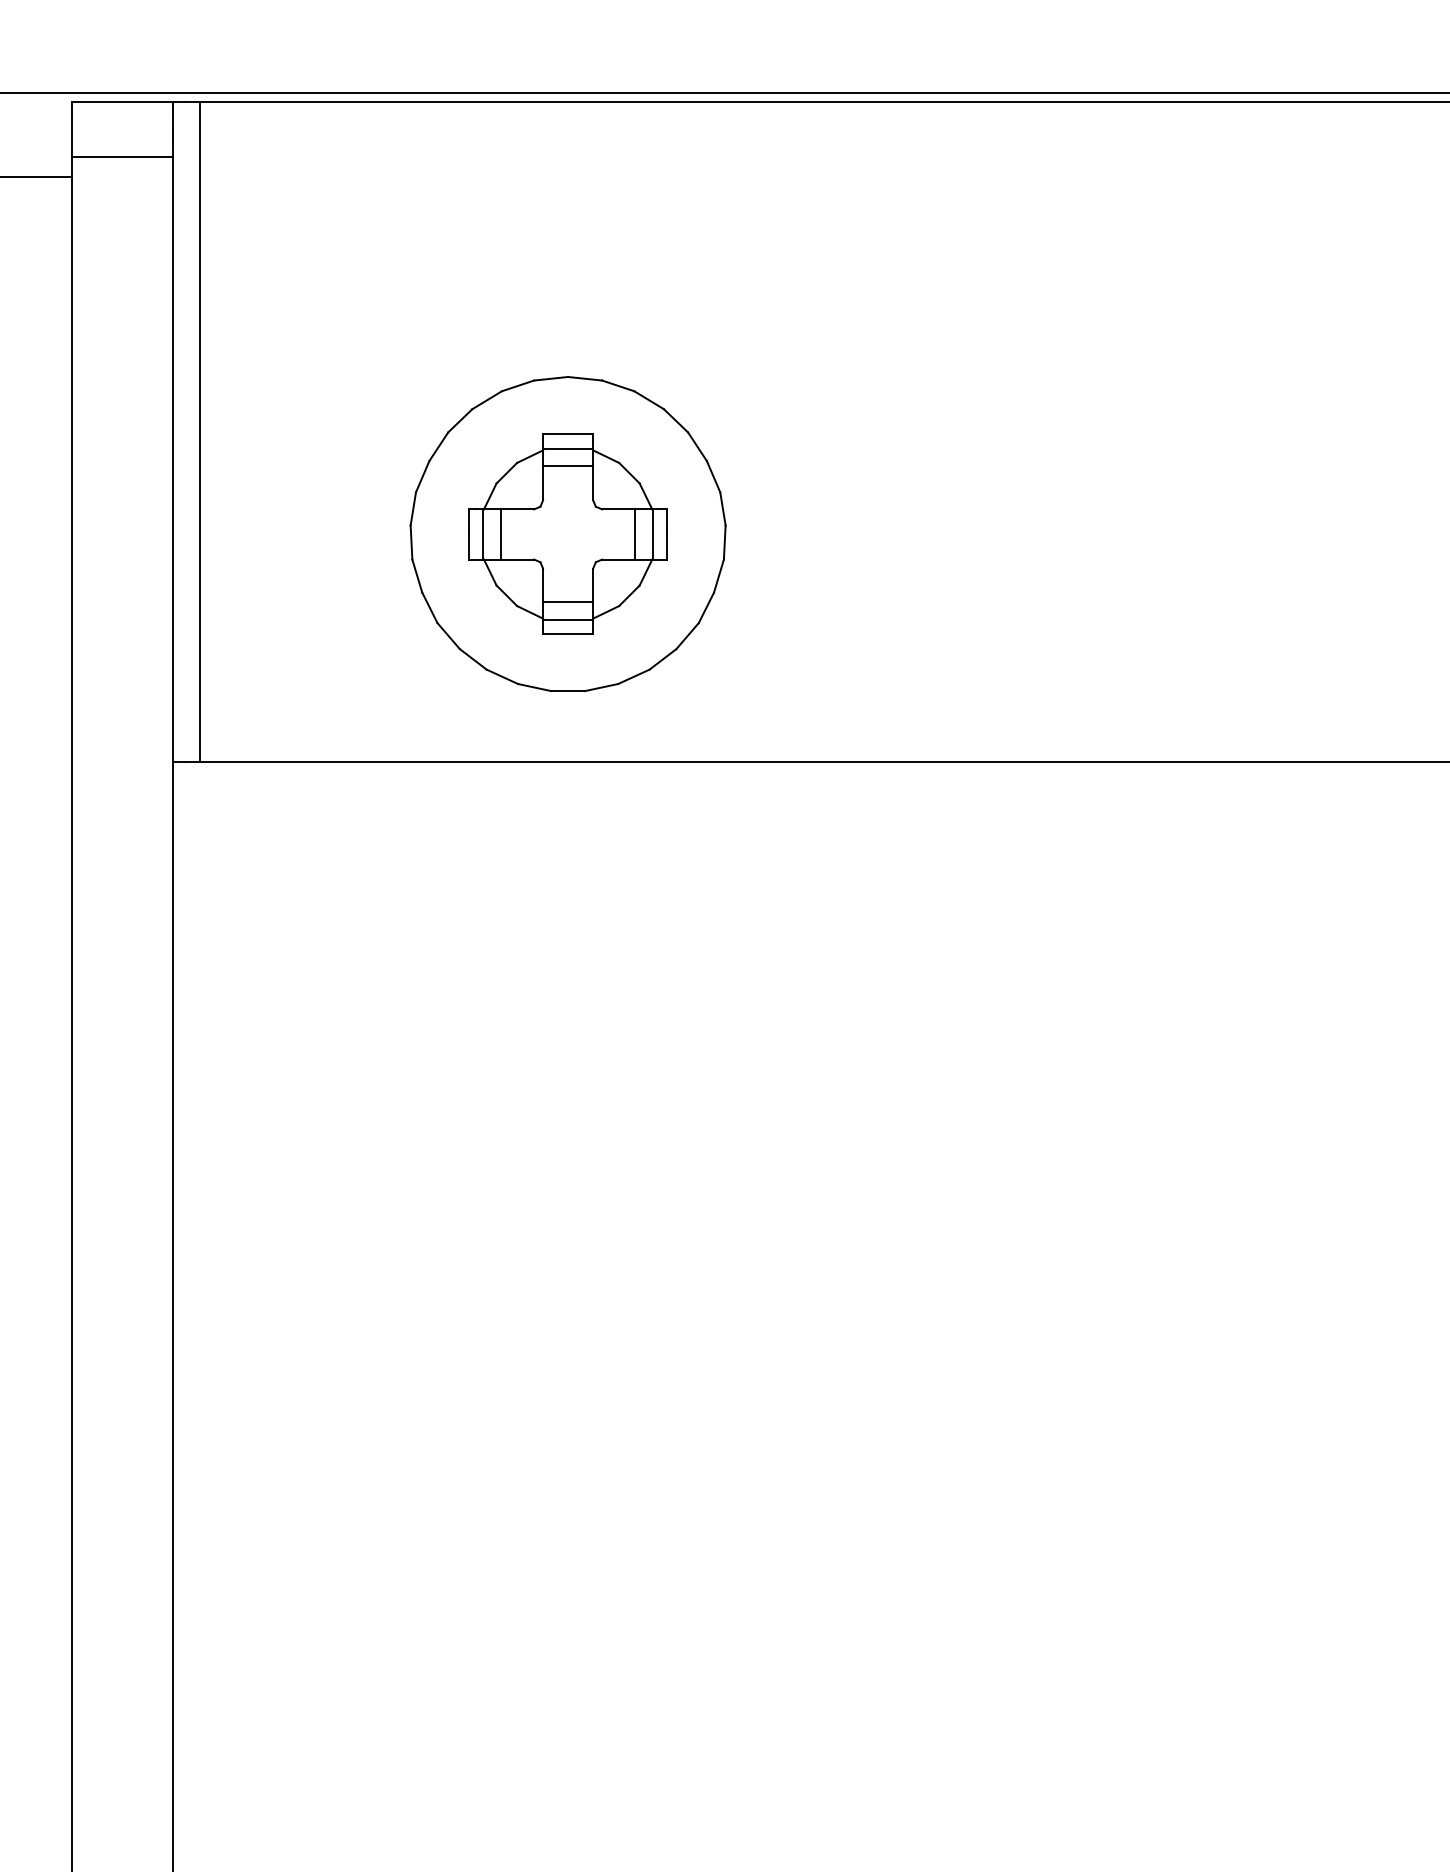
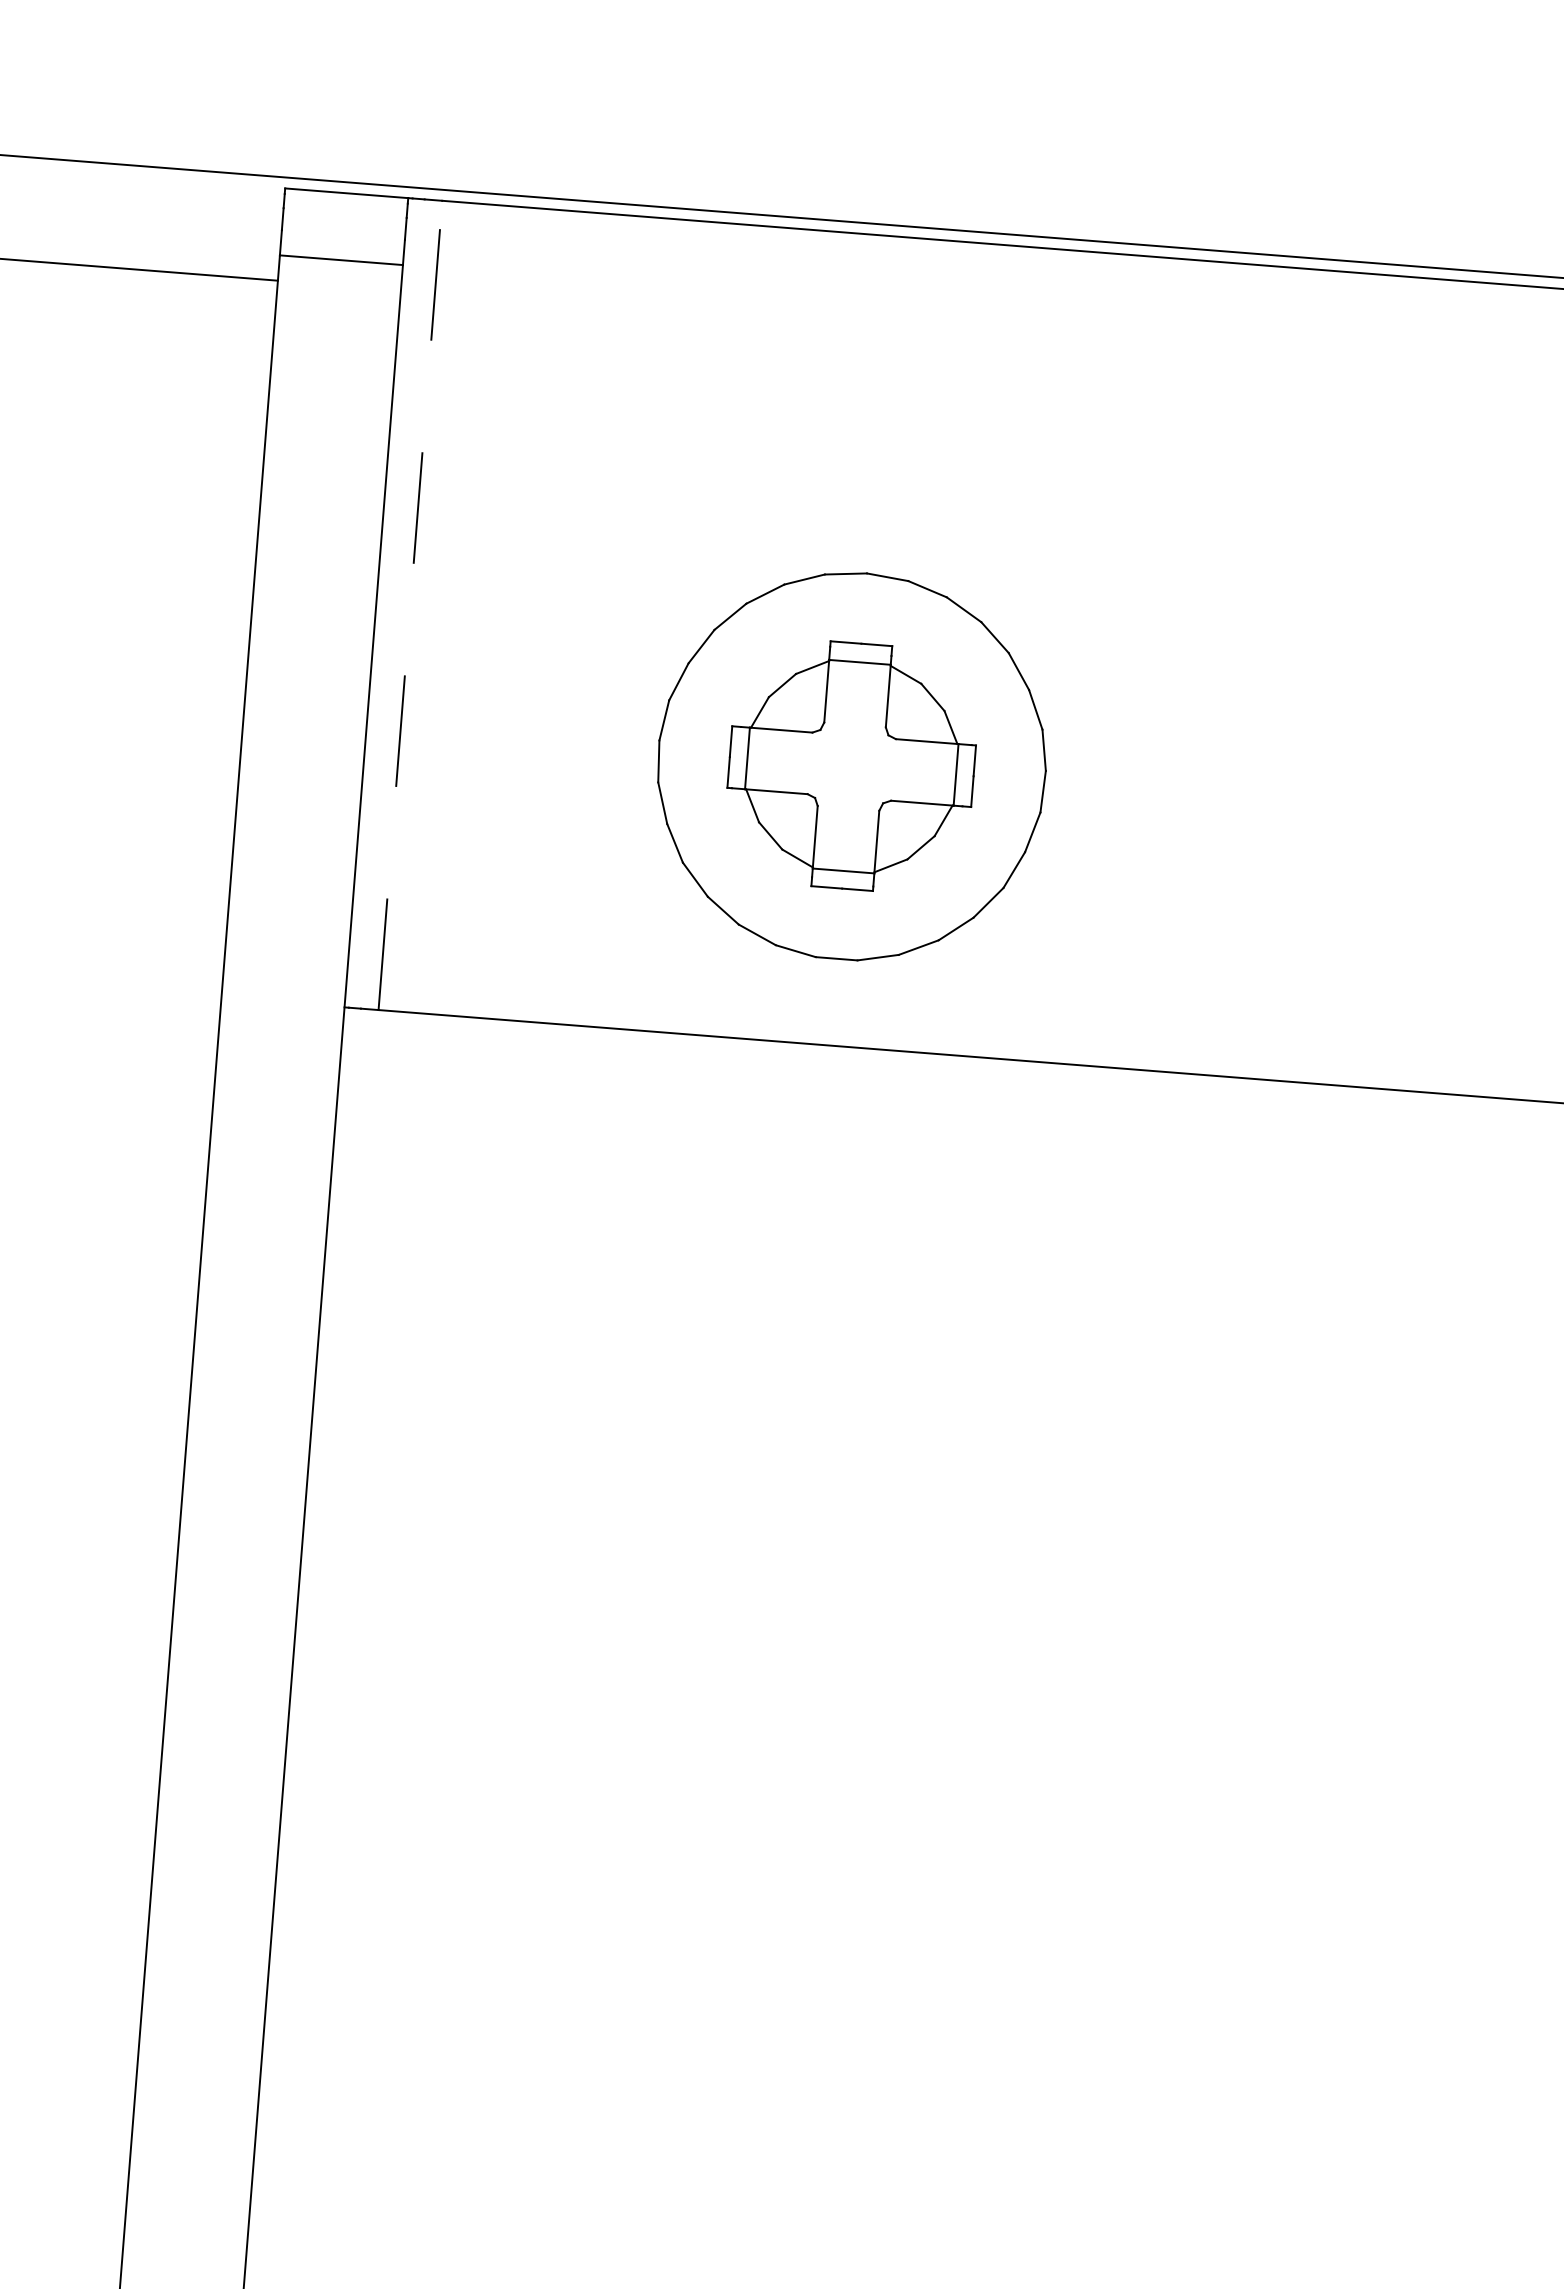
line: (200, 432) -> (410, 606), solid -> dashed
line: (568, 466) -> (858, 683), removed
line: (501, 534) -> (770, 760), removed
line: (635, 534) -> (934, 773), removed
line: (568, 601) -> (845, 848), removed

